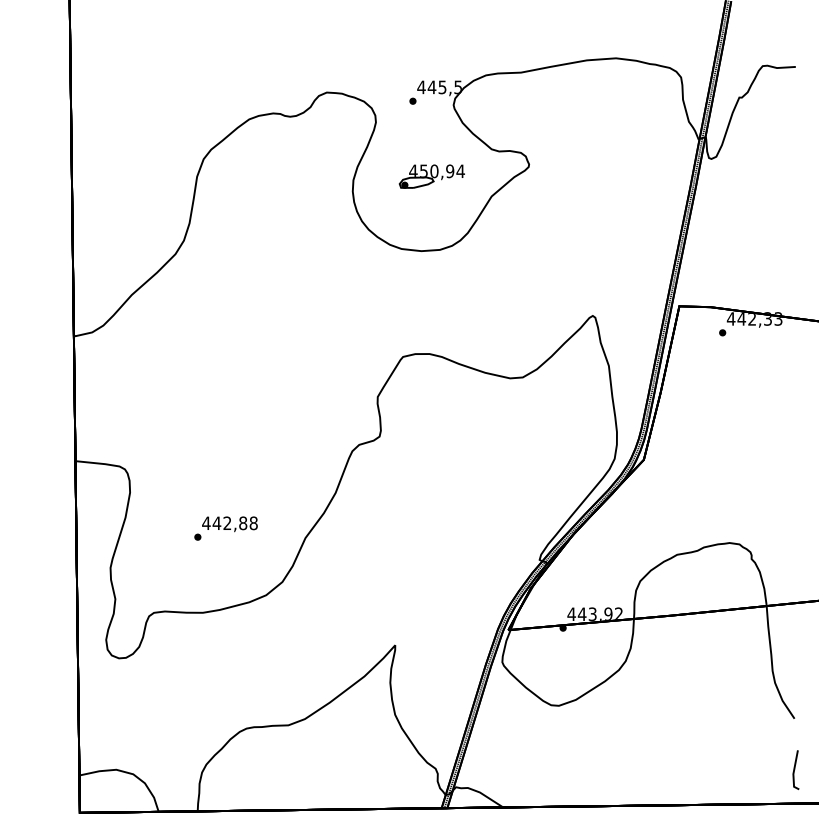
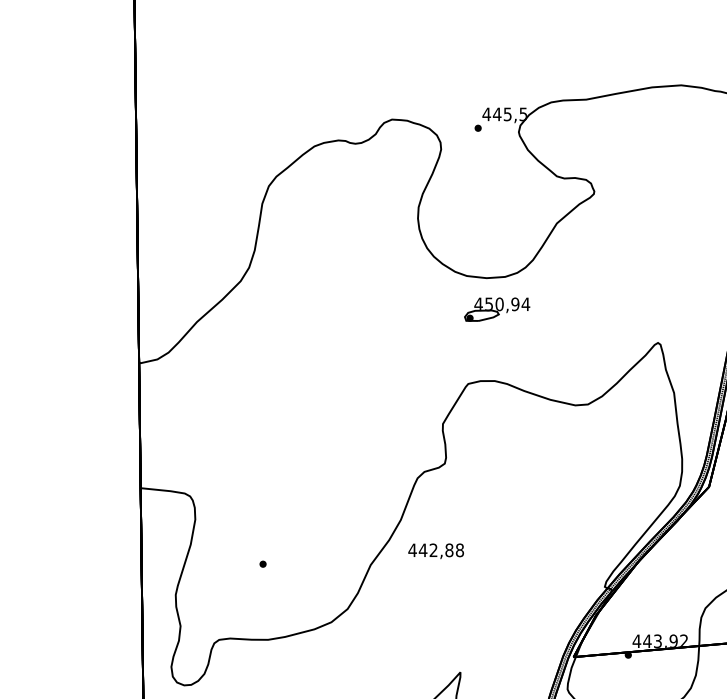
part: (431, 176) -> (496, 309), moved
text: (229, 524) -> (435, 551), moved

